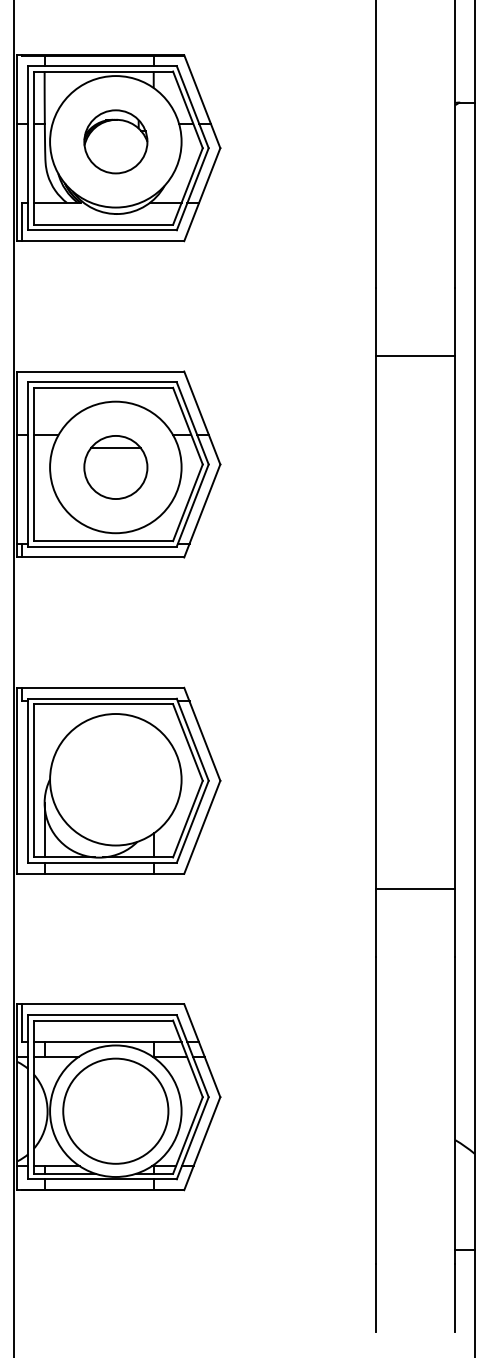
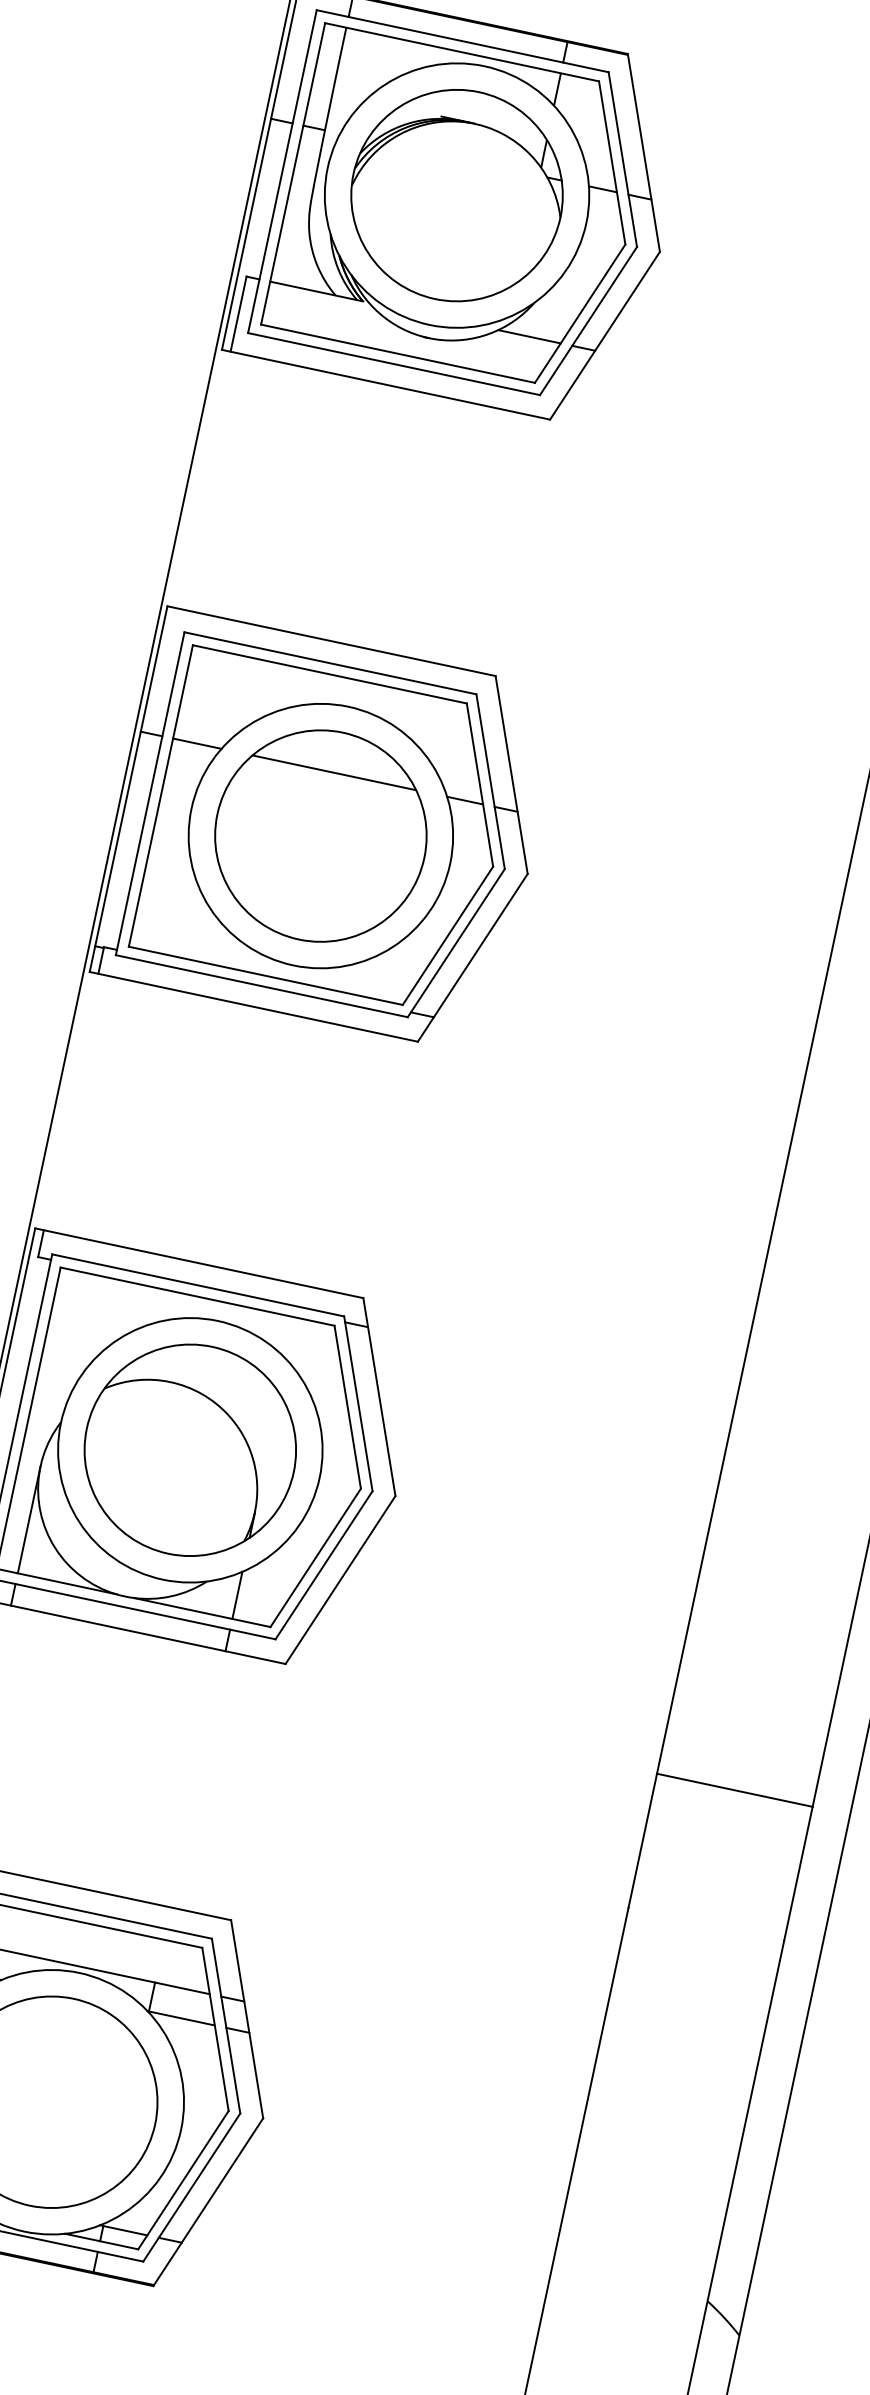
part: (115, 141) -> (456, 194), size x1.67
part: (115, 467) -> (320, 836), size x1.67
part: (115, 779) -> (189, 1449), added

